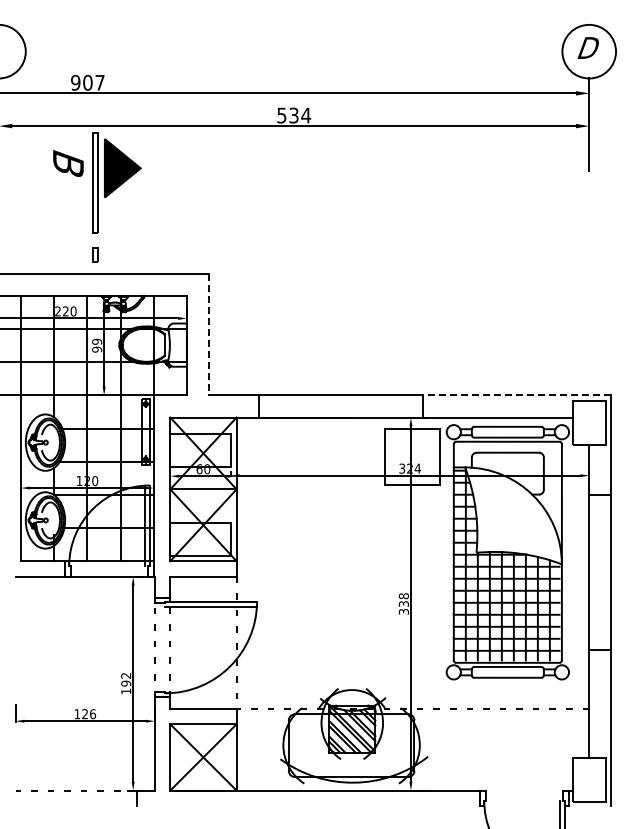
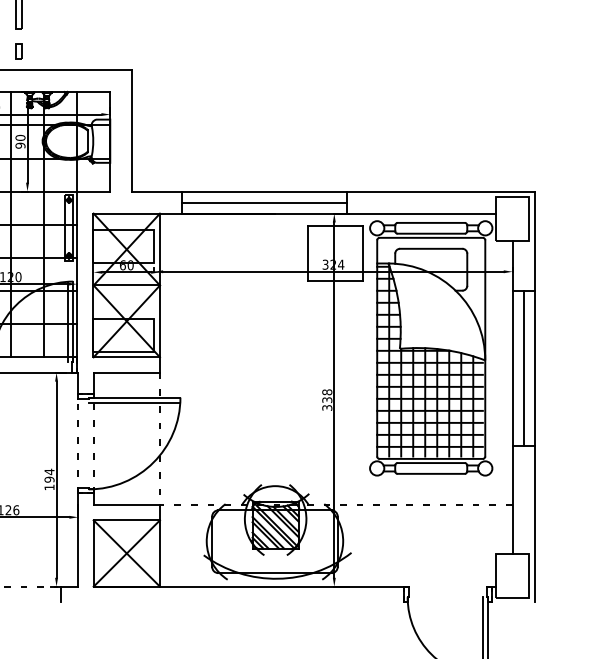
line: (208, 334) -> (131, 130), dashed -> solid
text: (97, 341) -> (20, 137), 99 -> 90
line: (517, 395) -> (440, 191), dashed -> solid
line: (340, 406) -> (263, 202), added
line: (600, 572) -> (523, 368), added
text: (126, 675) -> (49, 471), 192 -> 194

